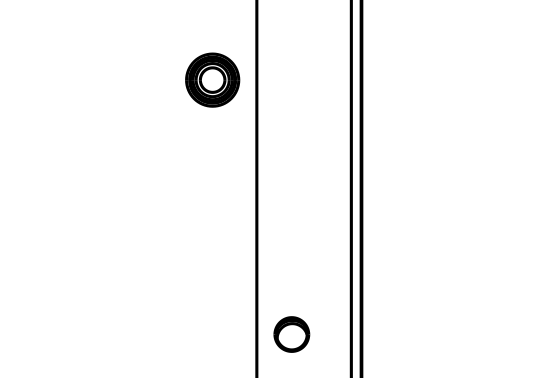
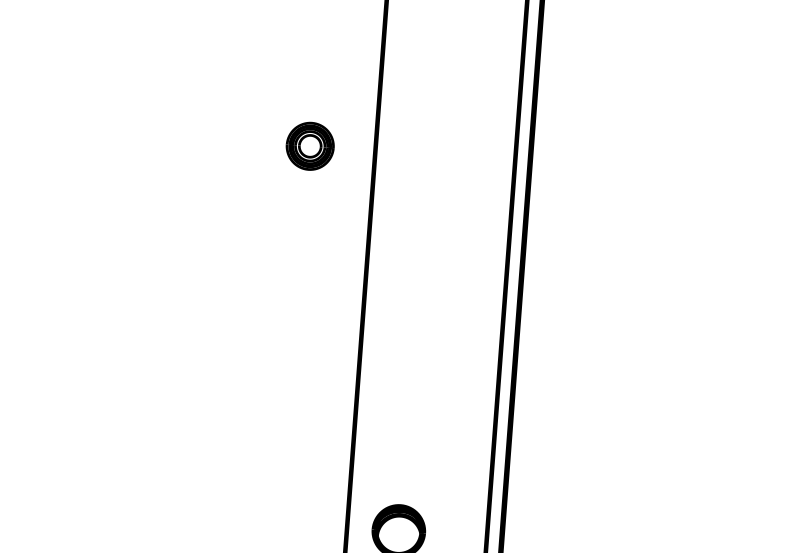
part: (212, 79) -> (309, 145), size x0.6

